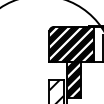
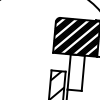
hatch: (74, 79) -> (76, 72), removed

